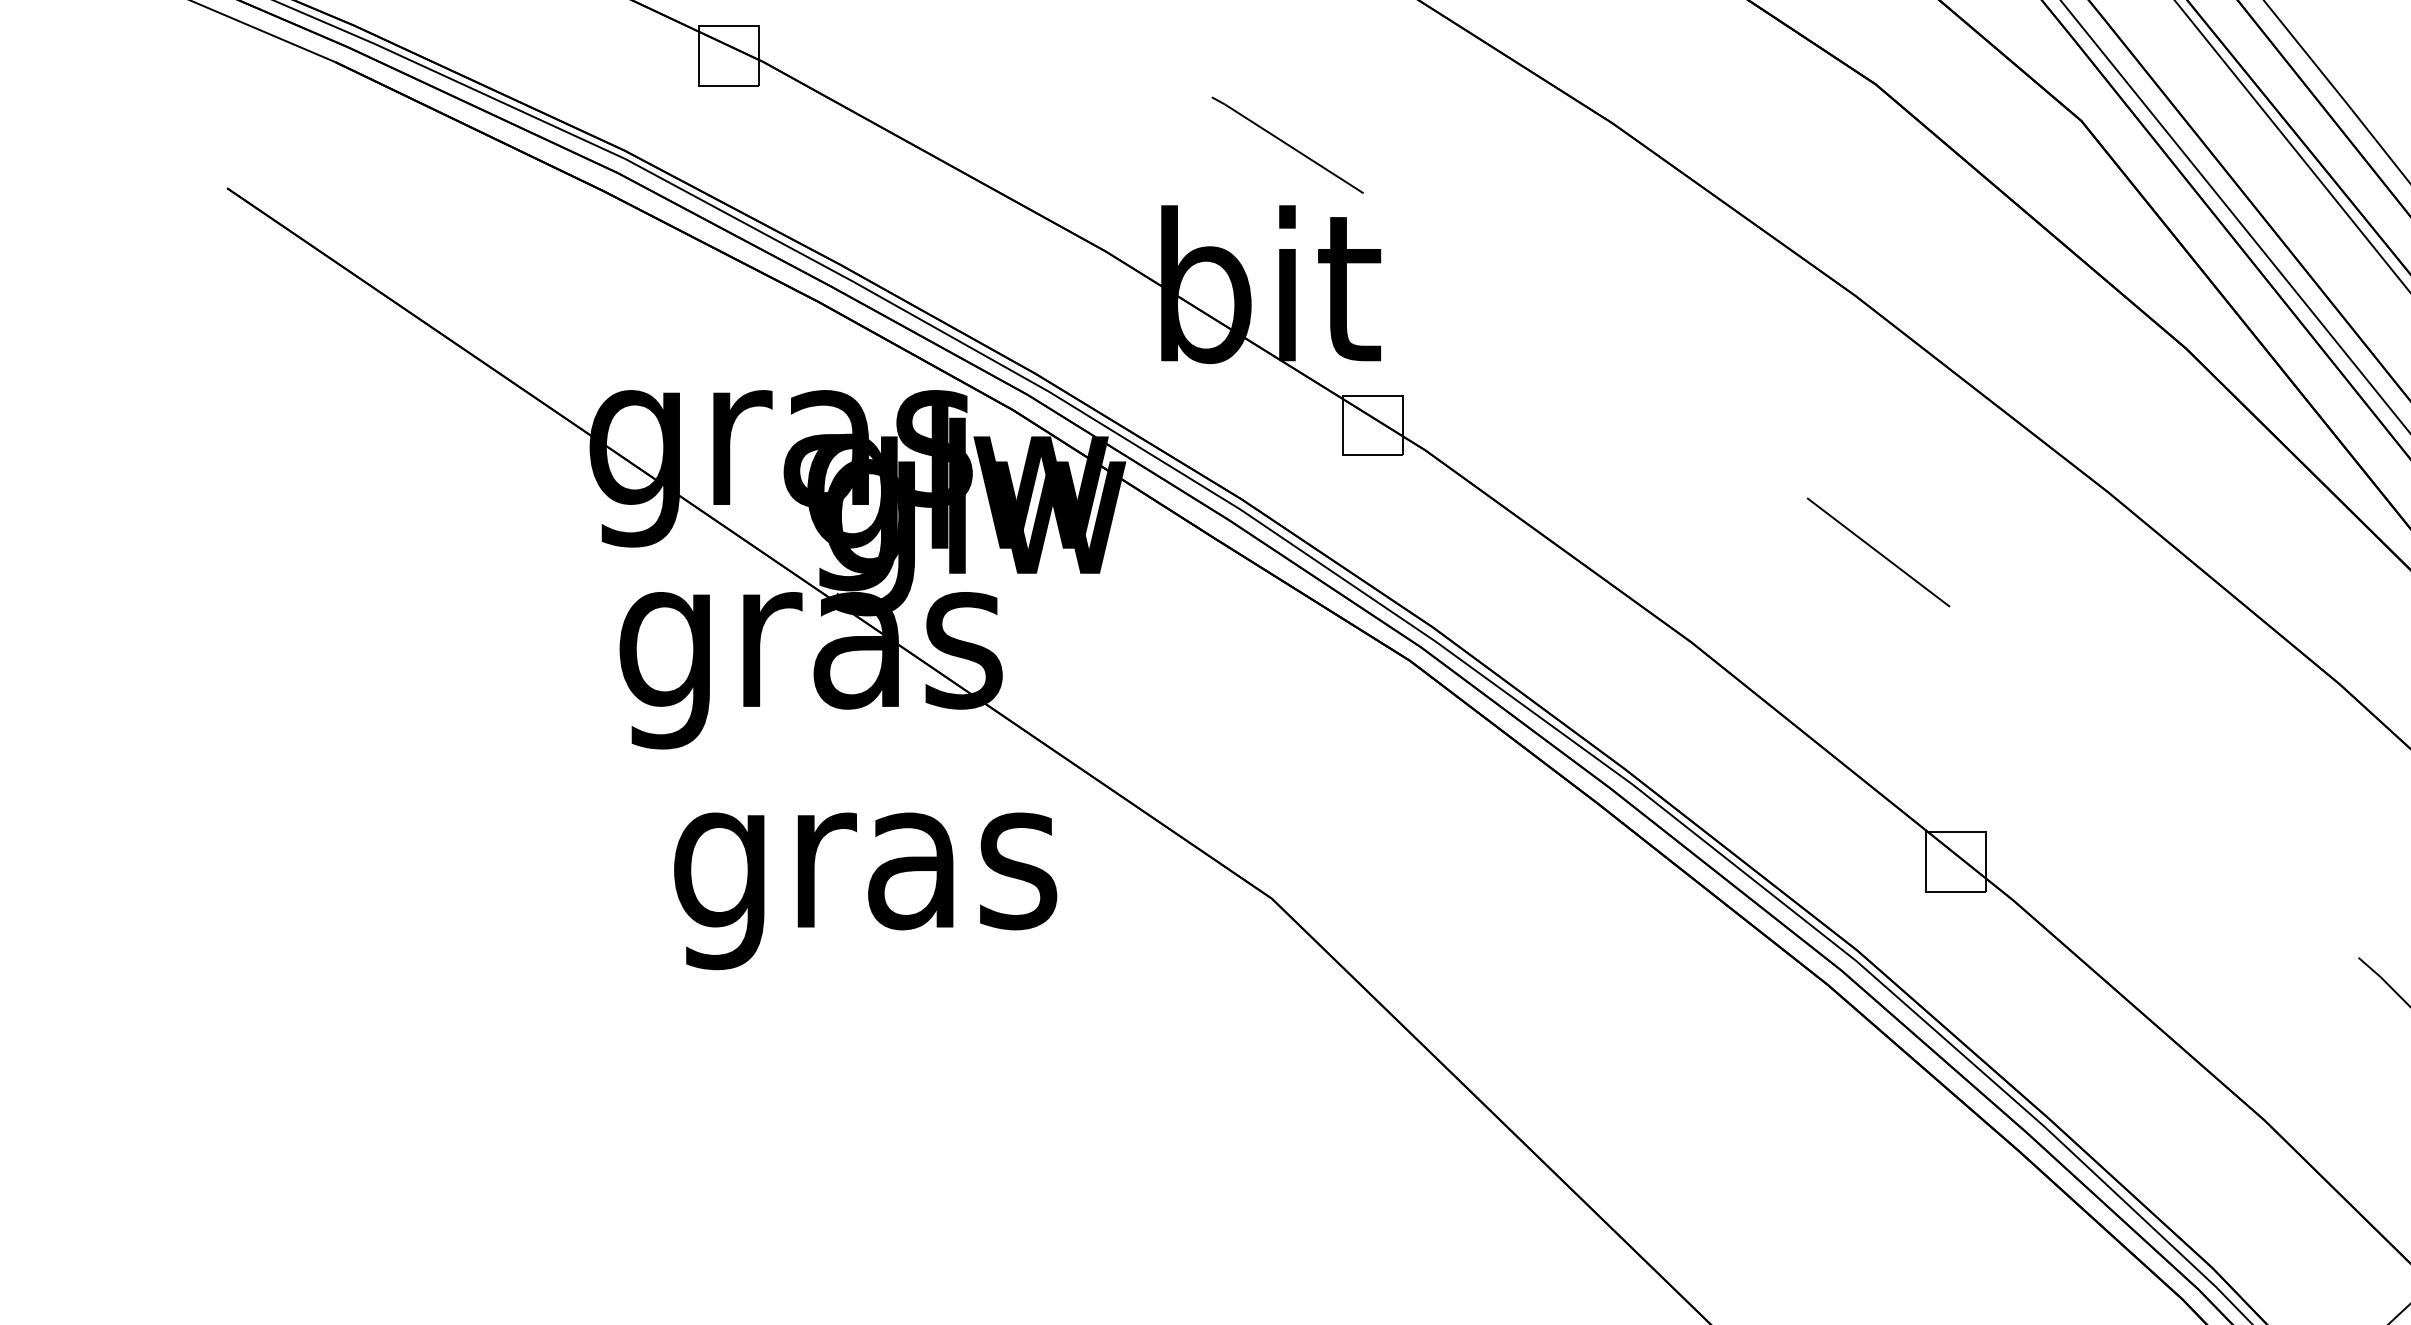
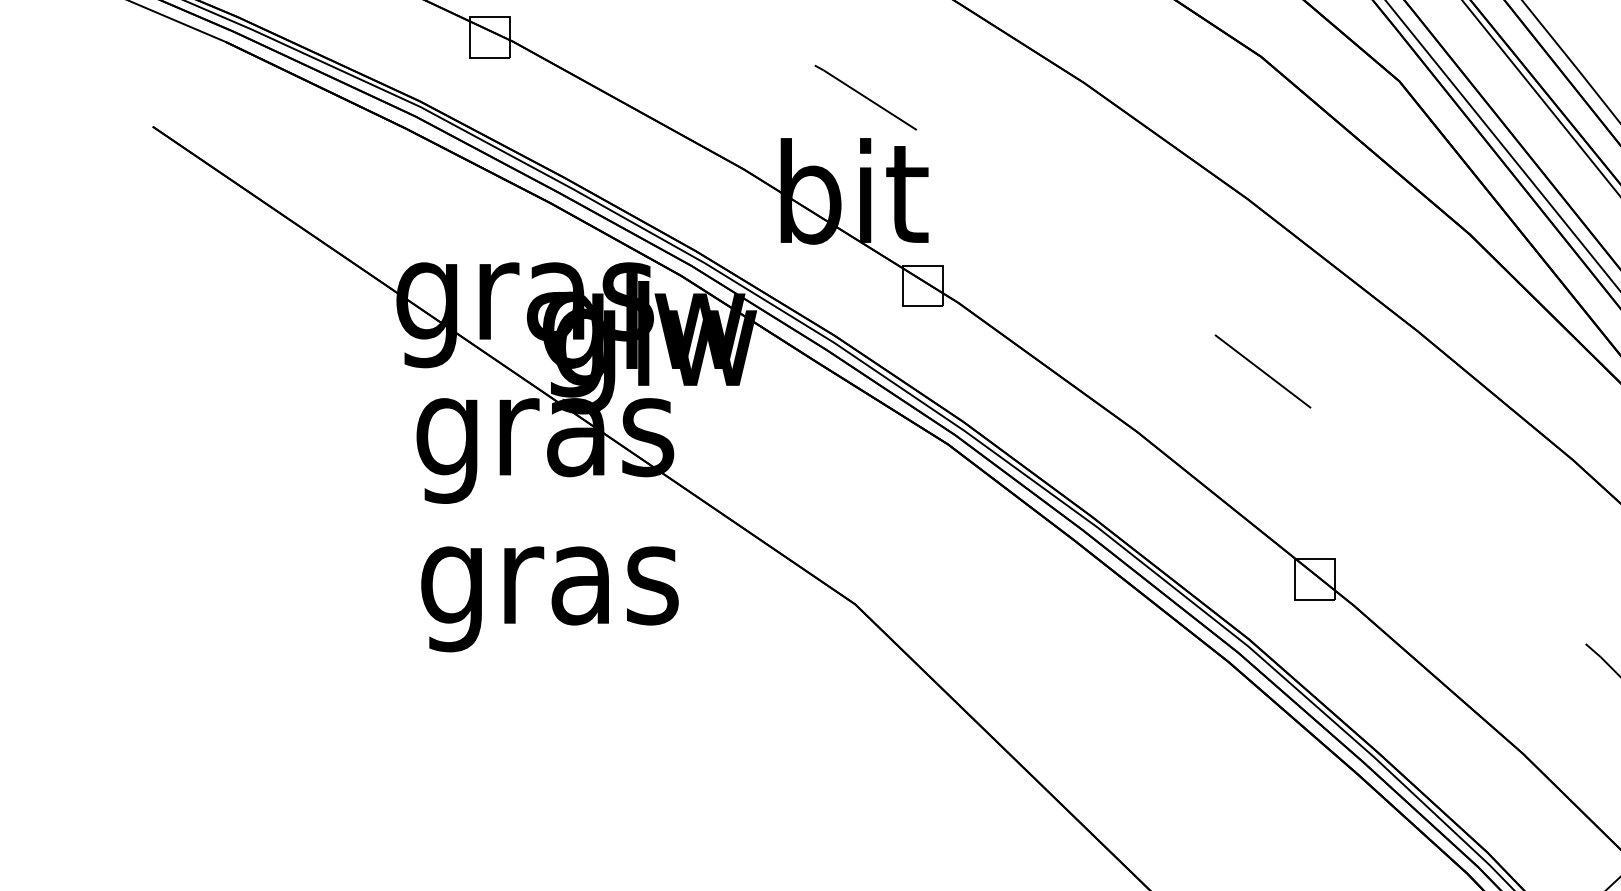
text: (864, 891) -> (549, 599), moved

